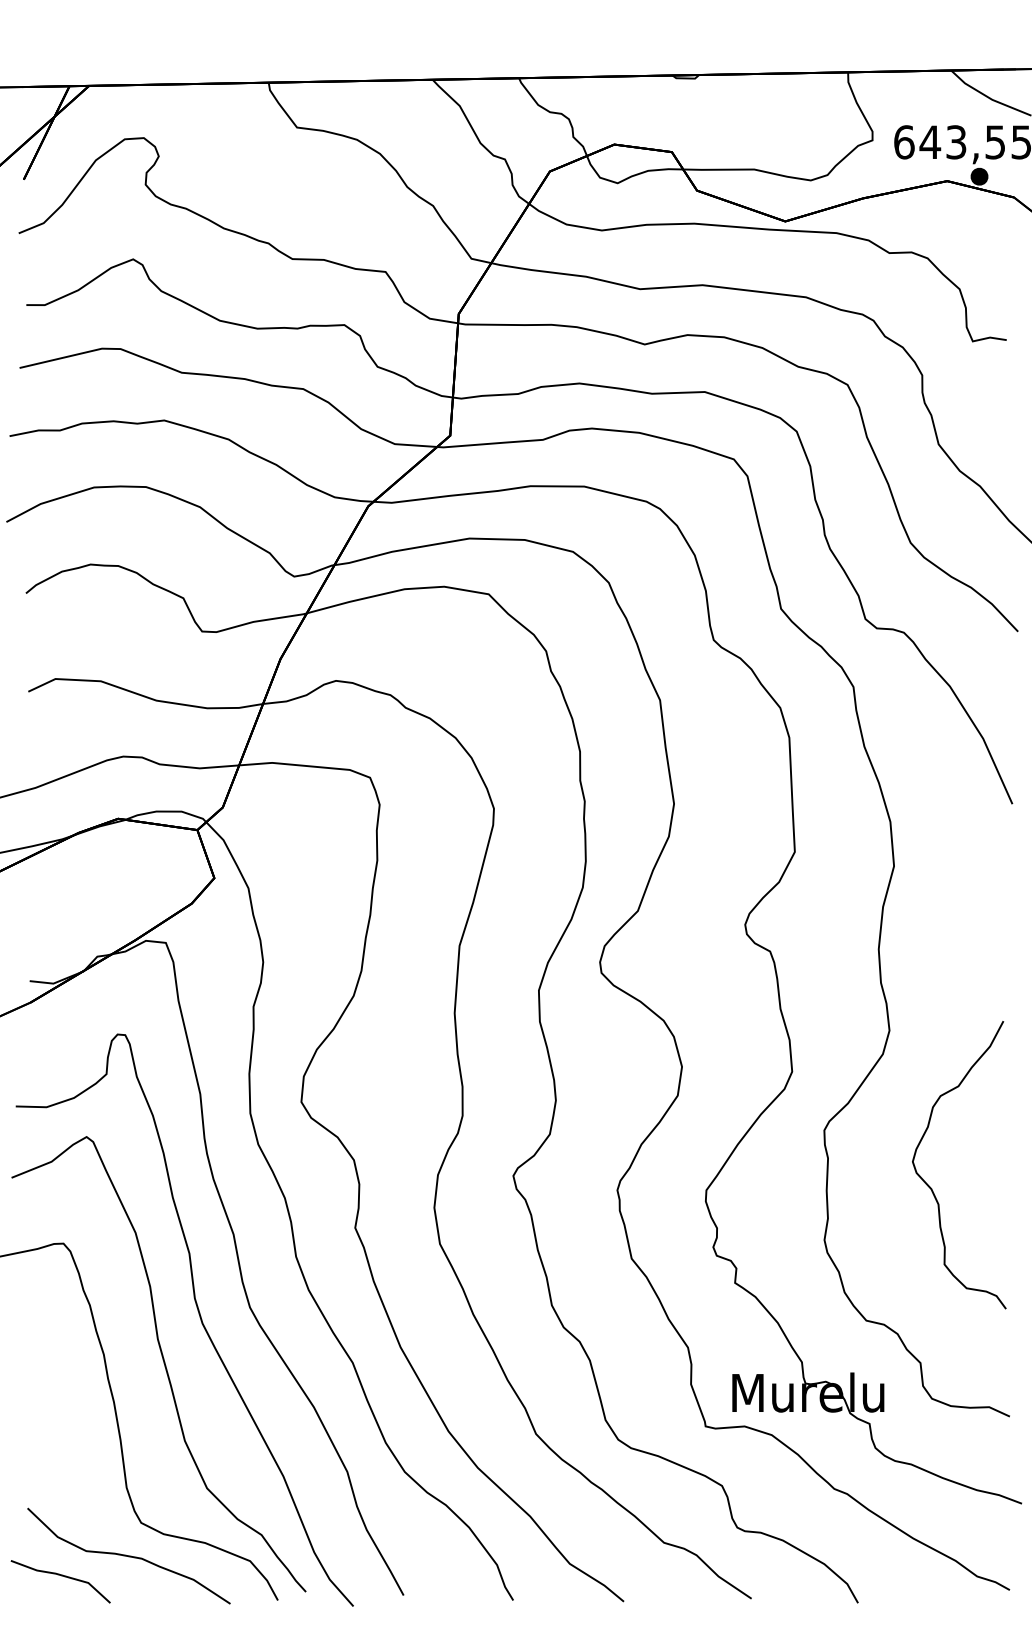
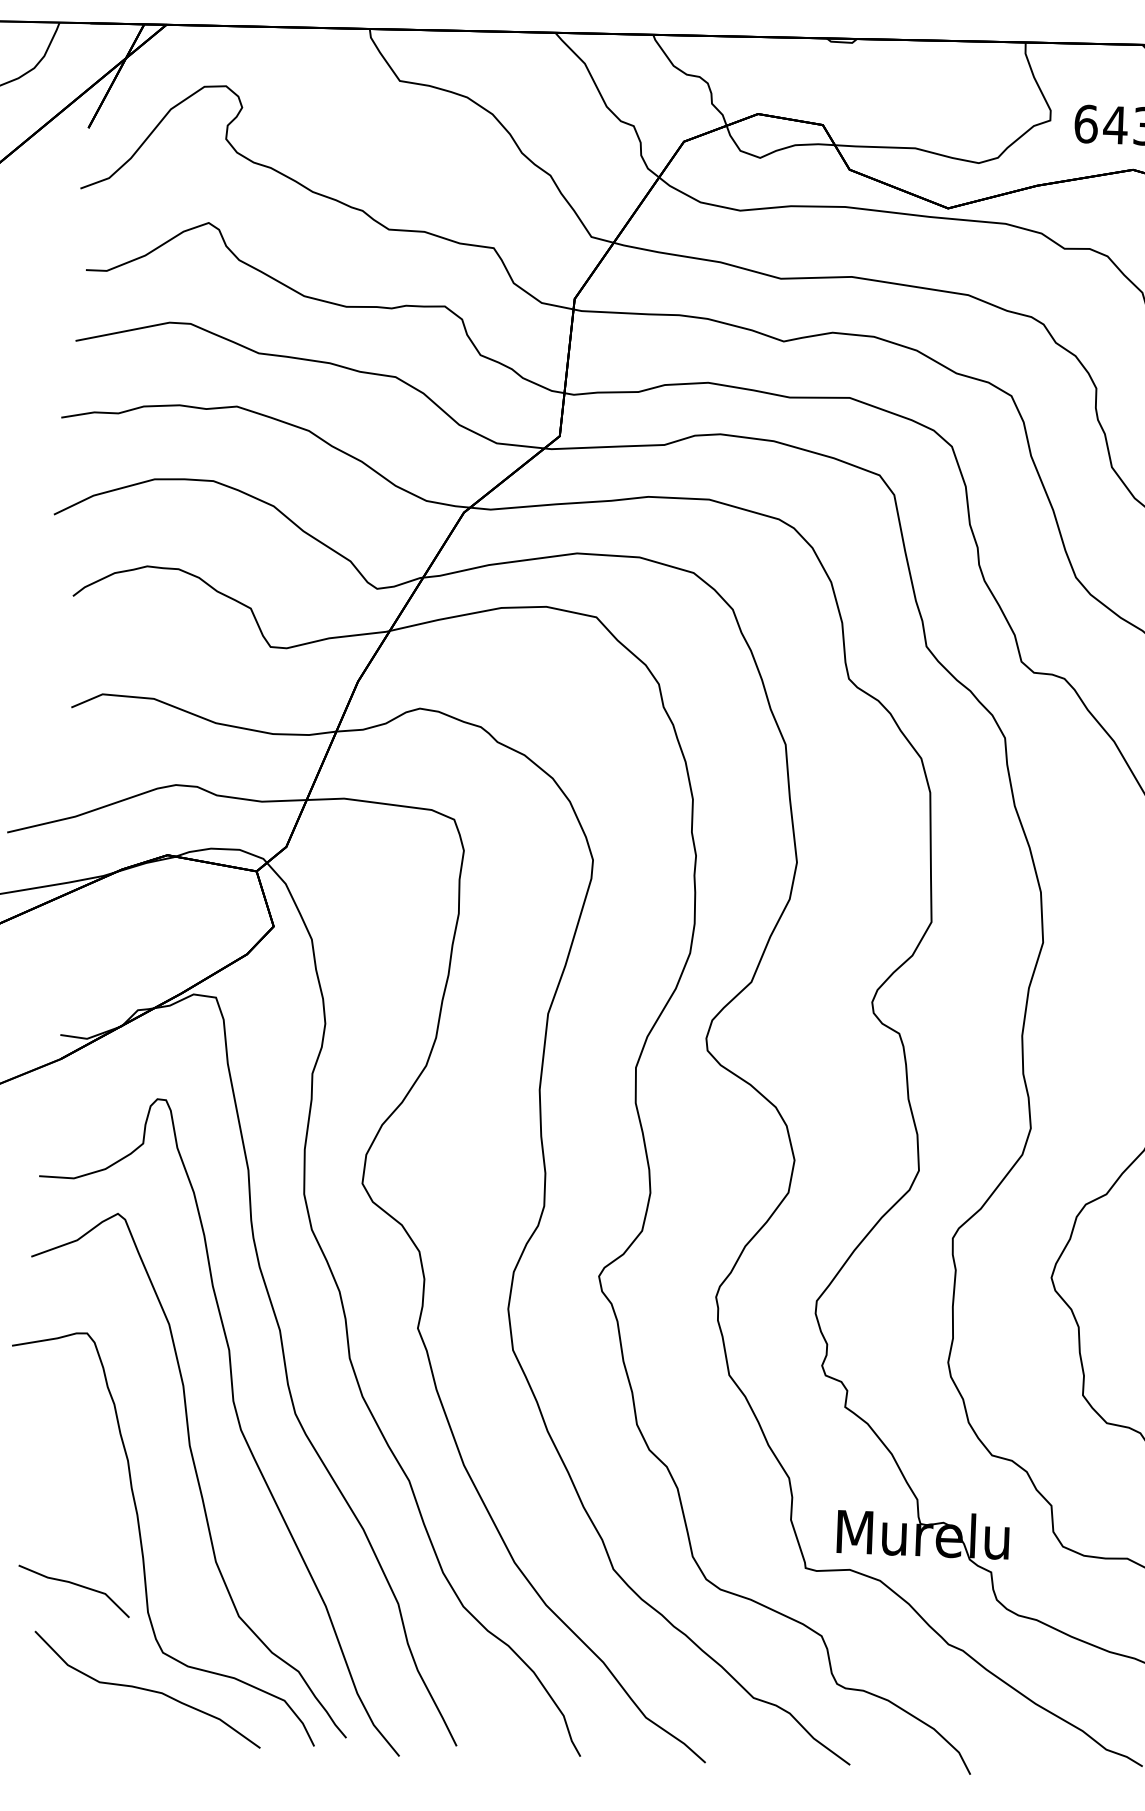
part: (60, 1581) -> (73, 1591), moved

